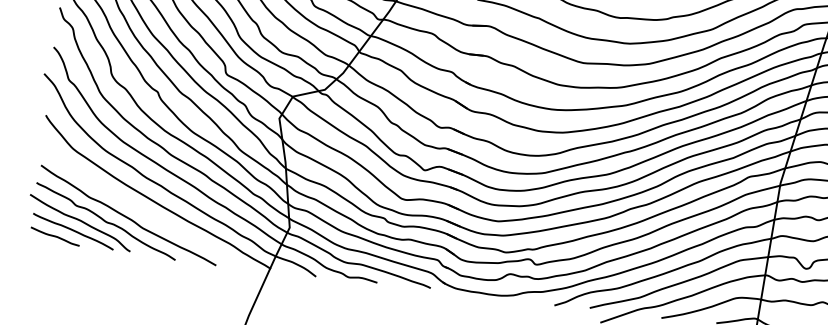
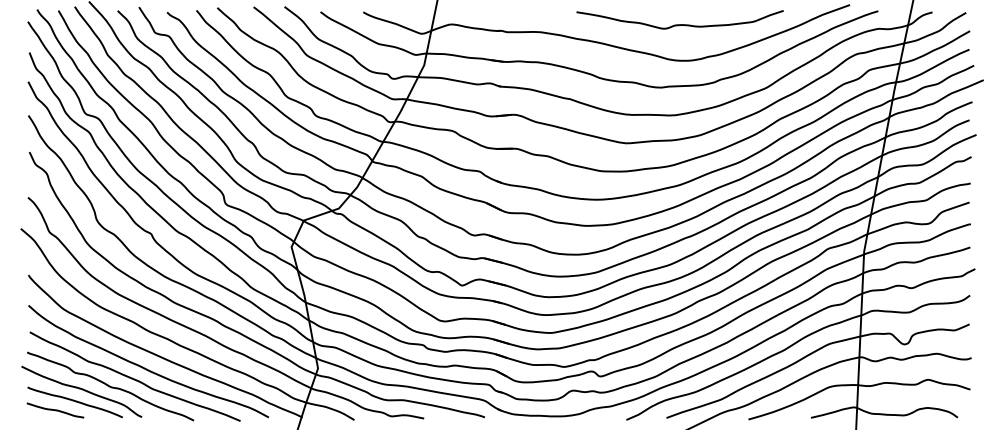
curve: (140, 209) -> (147, 368), added

